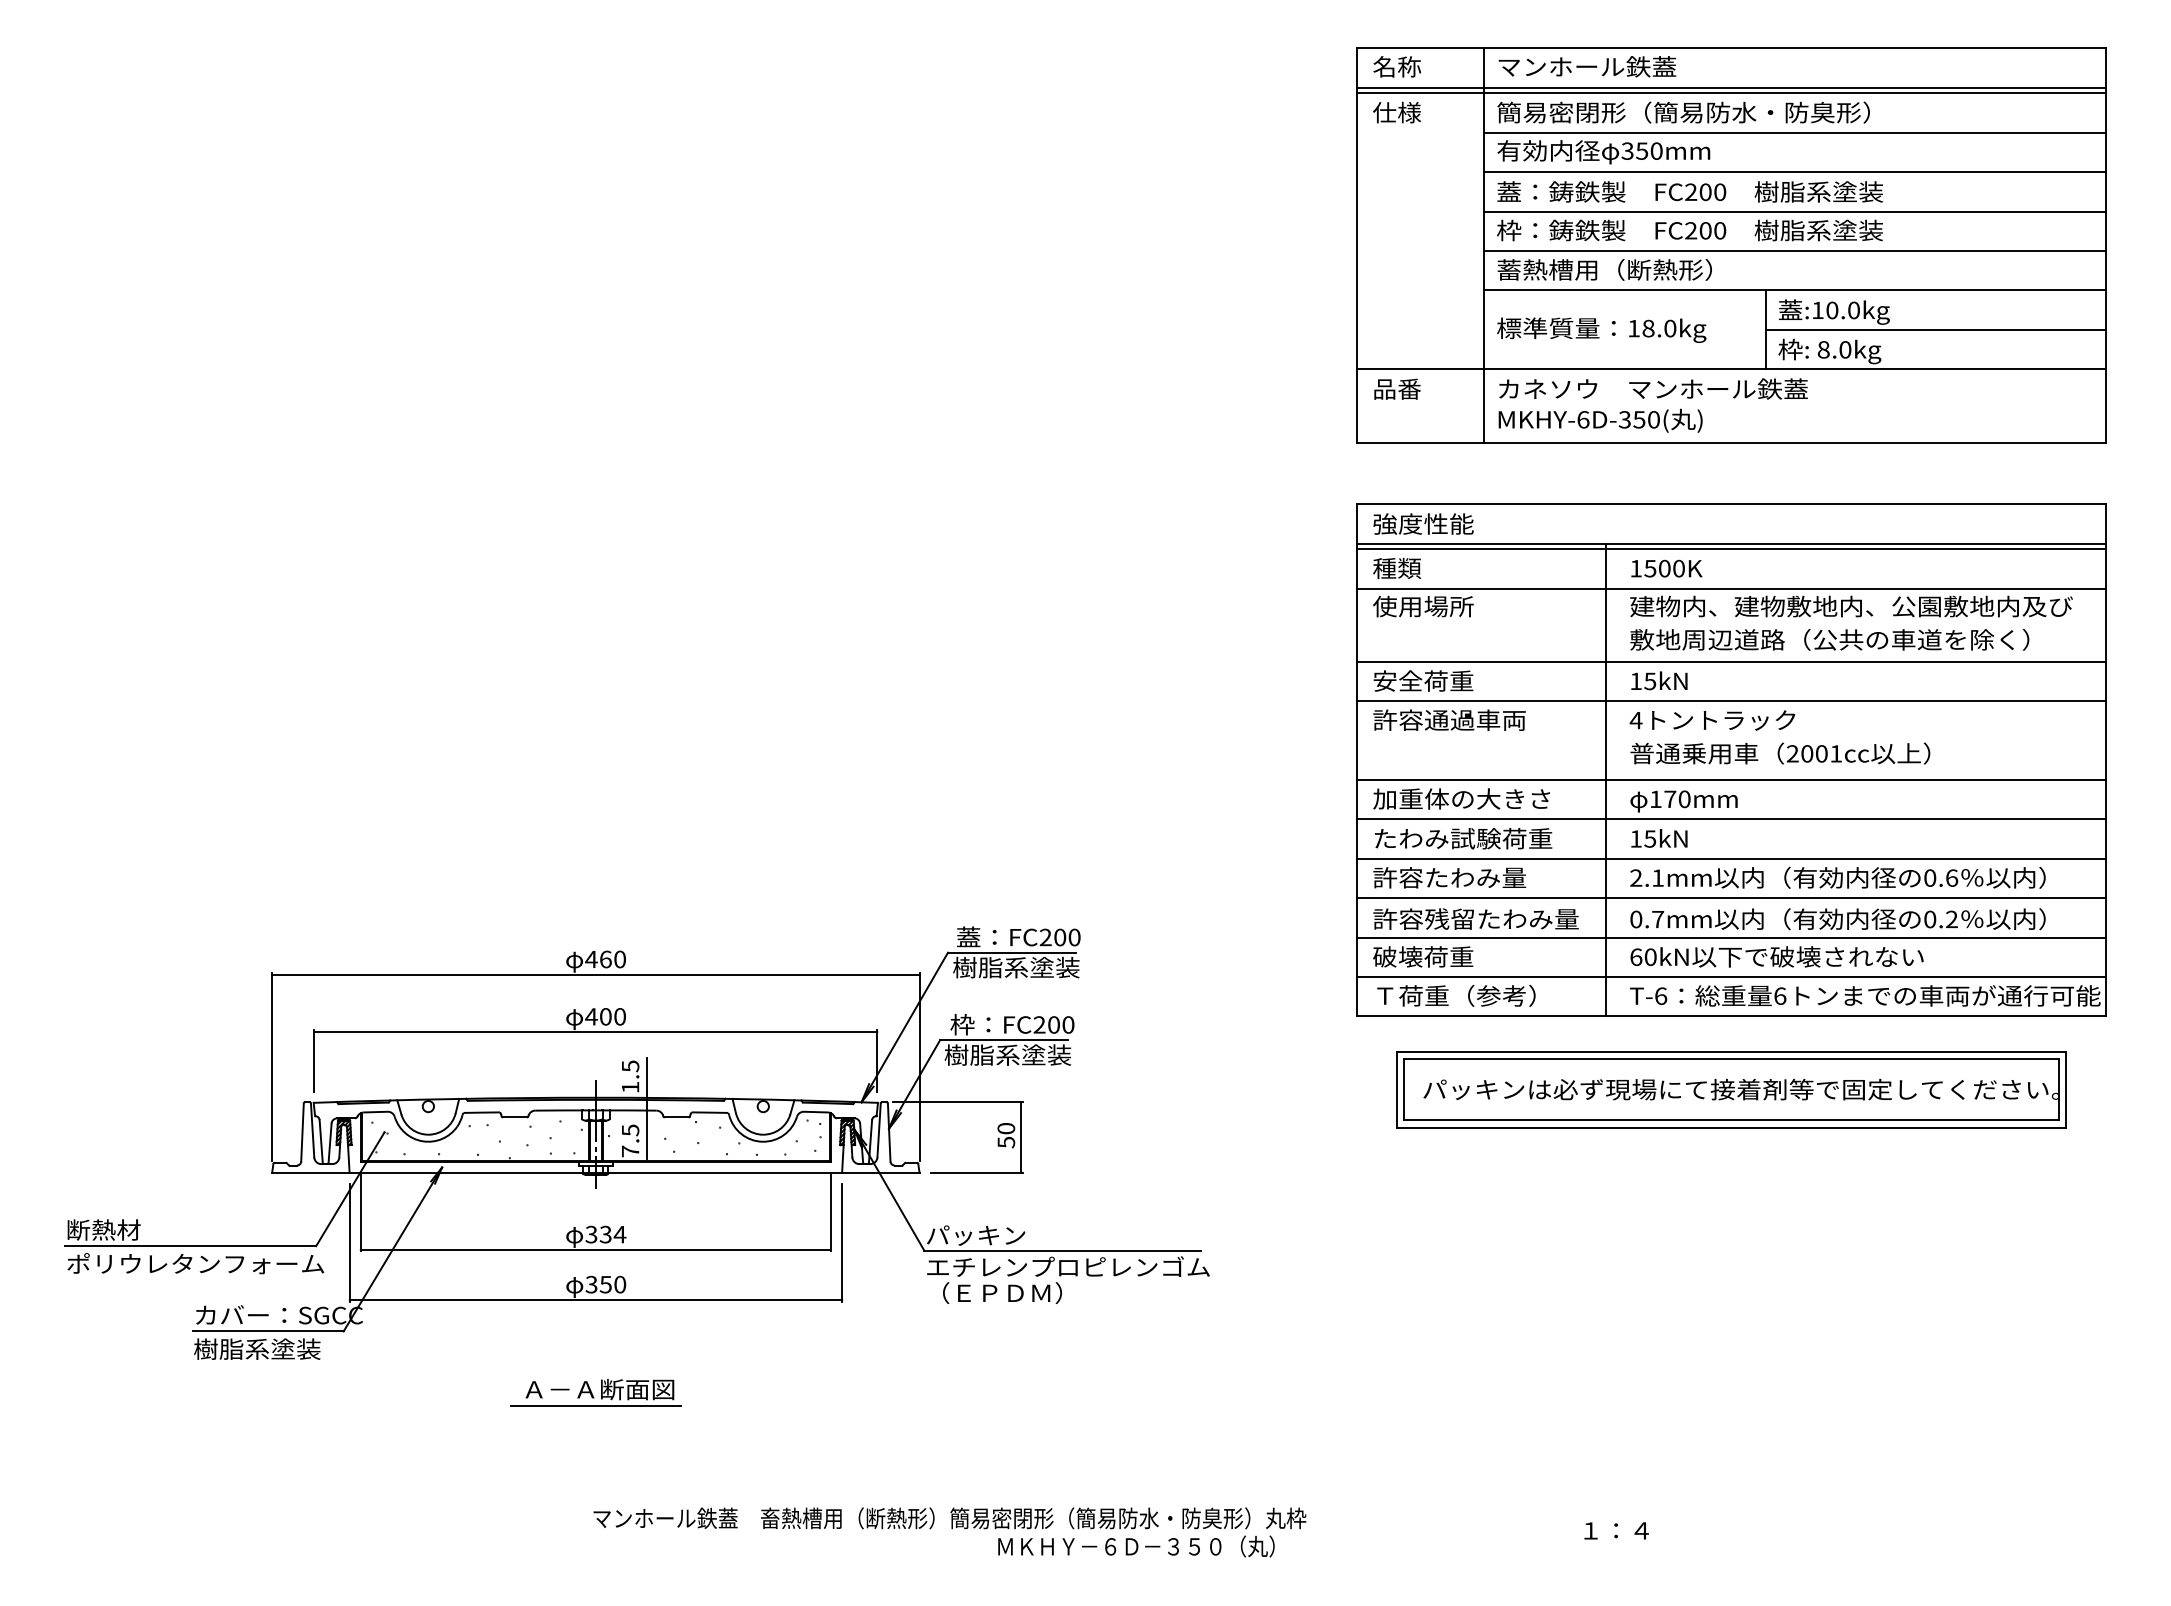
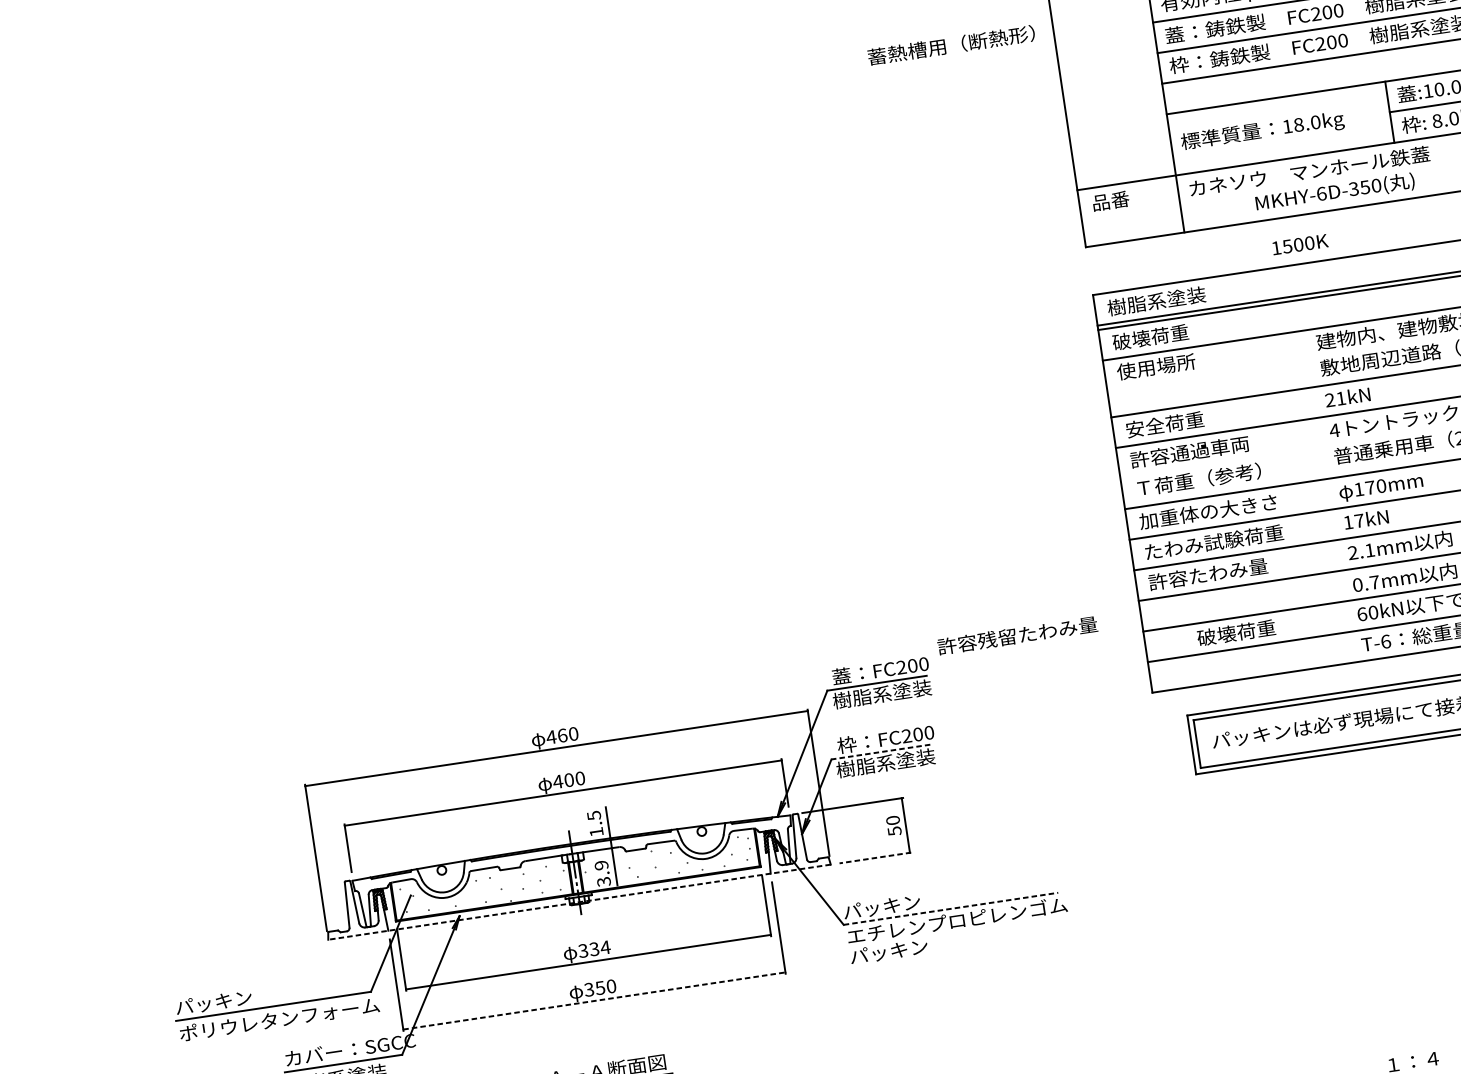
text: (1604, 269) -> (951, 45), moved
text: (1600, 420) -> (1335, 192), moved
text: (1435, 523) -> (1156, 300), 強度性能 -> 樹脂系塗装
text: (1421, 568) -> (1150, 337), 種類 -> 破壊荷重
text: (1666, 568) -> (1299, 244), moved
text: (1643, 681) -> (1335, 399), 15kN -> 21kN
line: (1605, 779) -> (1317, 479), removed
text: (1650, 838) -> (1359, 520), 15kN -> 17kN
text: (1475, 918) -> (1017, 635), moved
text: (1423, 956) -> (1236, 632), moved
text: (1456, 995) -> (1199, 479), moved
line: (1003, 1040) -> (880, 752), solid -> dashed
text: (630, 1140) -> (602, 873), 7.5 -> 3.9
line: (595, 1172) -> (579, 902), solid -> dashed
line: (976, 1172) -> (875, 857), solid -> dashed
text: (115, 1229) -> (213, 1002), 断熱材 -> パッキン
line: (1063, 1250) -> (951, 908), solid -> dashed
text: (994, 1292) -> (902, 949), （ＥＰＤＭ） -> パッキン
line: (596, 1299) -> (594, 1000), solid -> dashed

